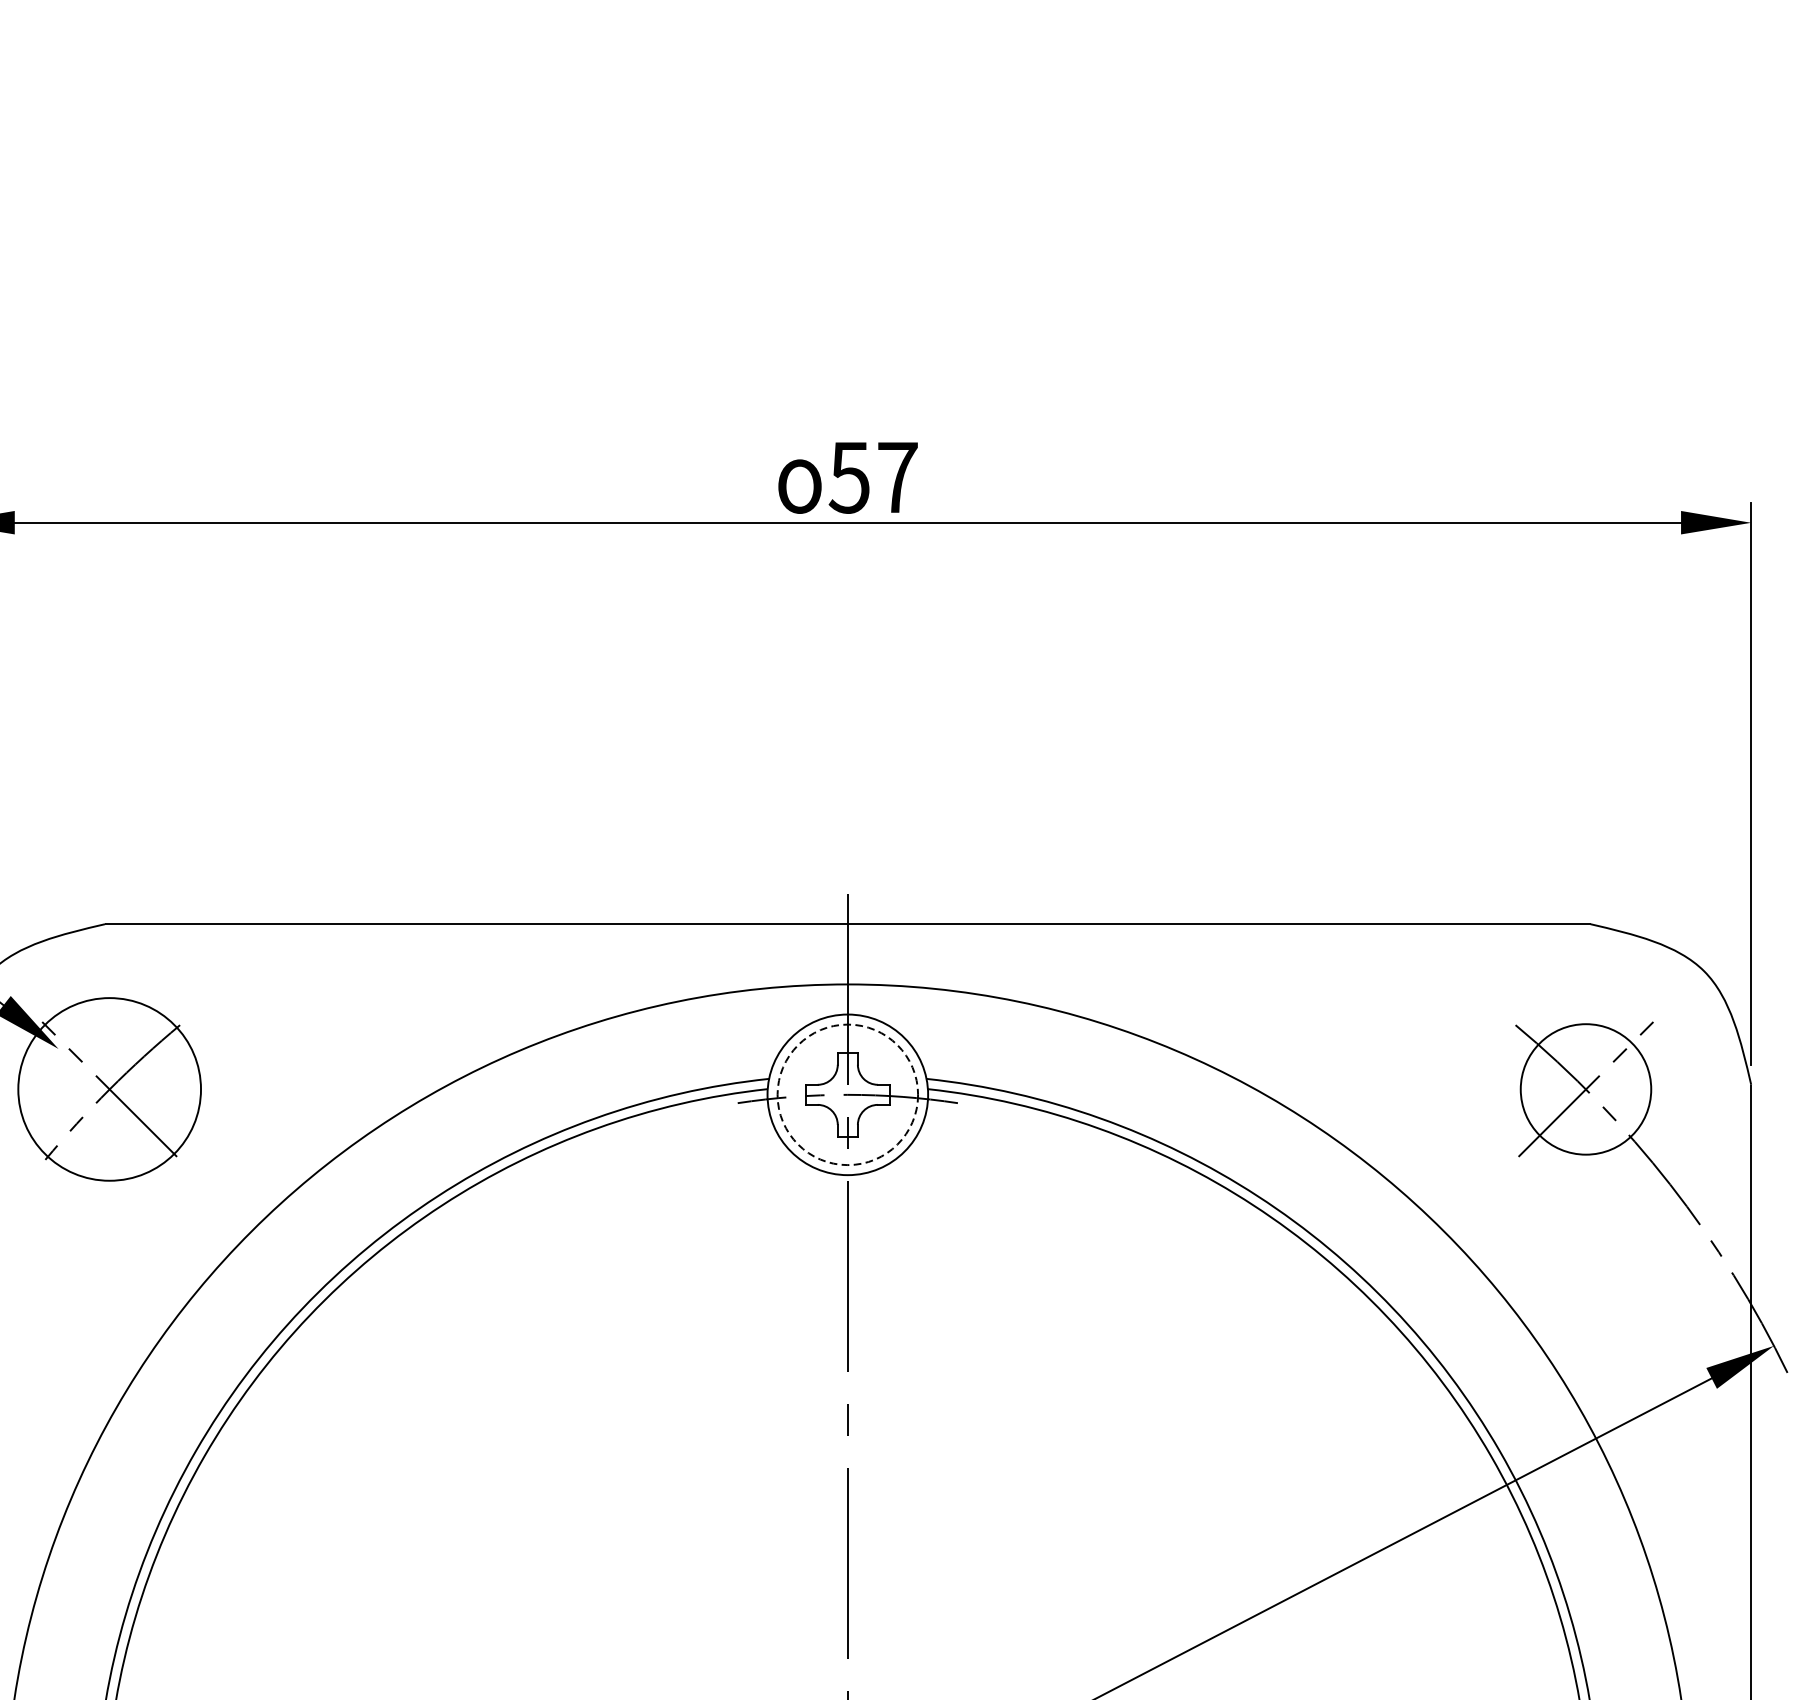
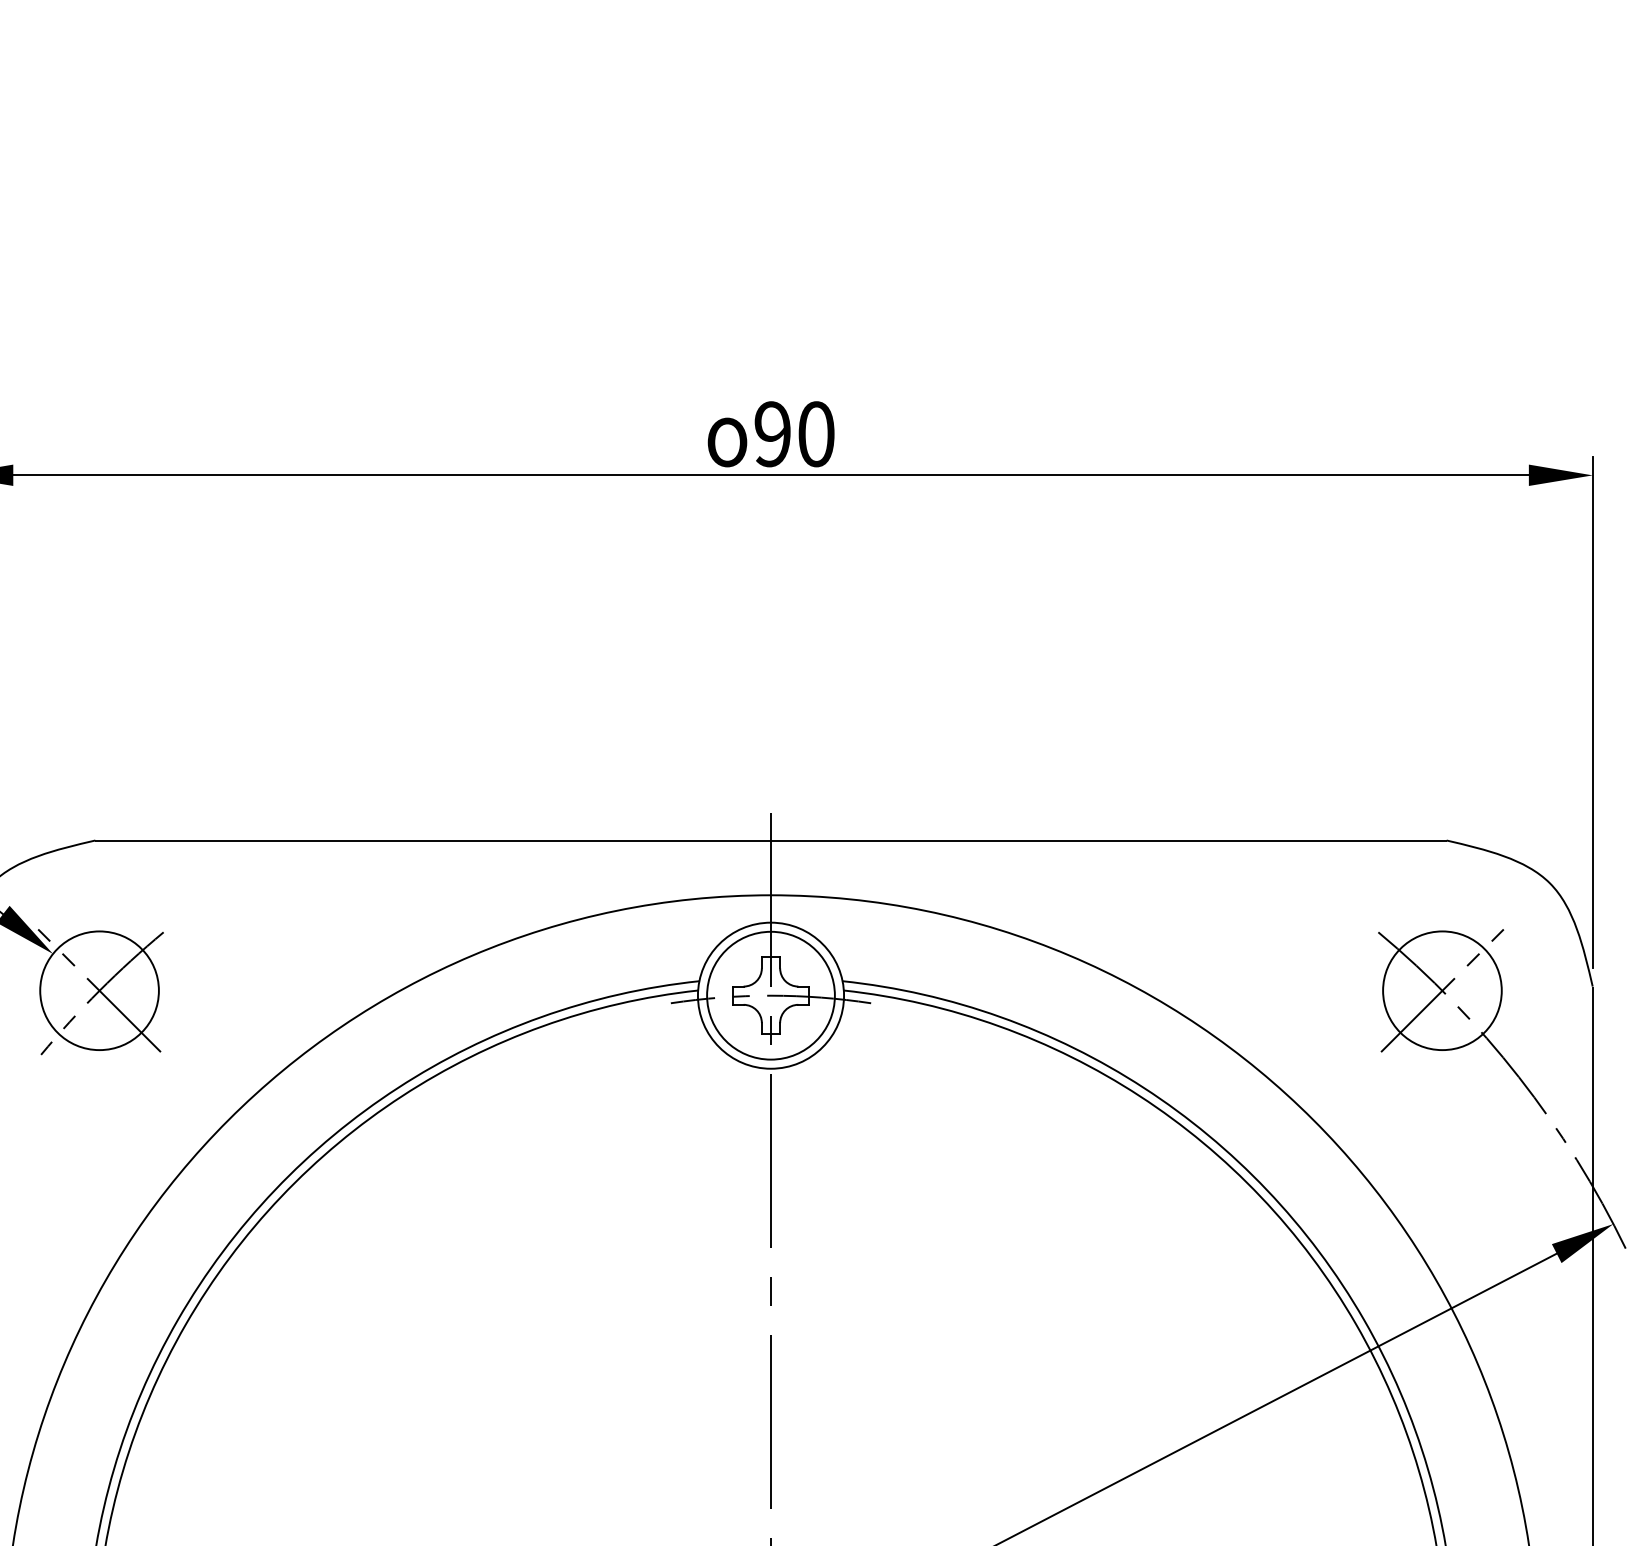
text: (872, 477) -> (793, 434), 57 -> 90
circle: (109, 1089) -> (99, 990), size x0.71
circle: (847, 1094) -> (770, 995), dashed -> solid

